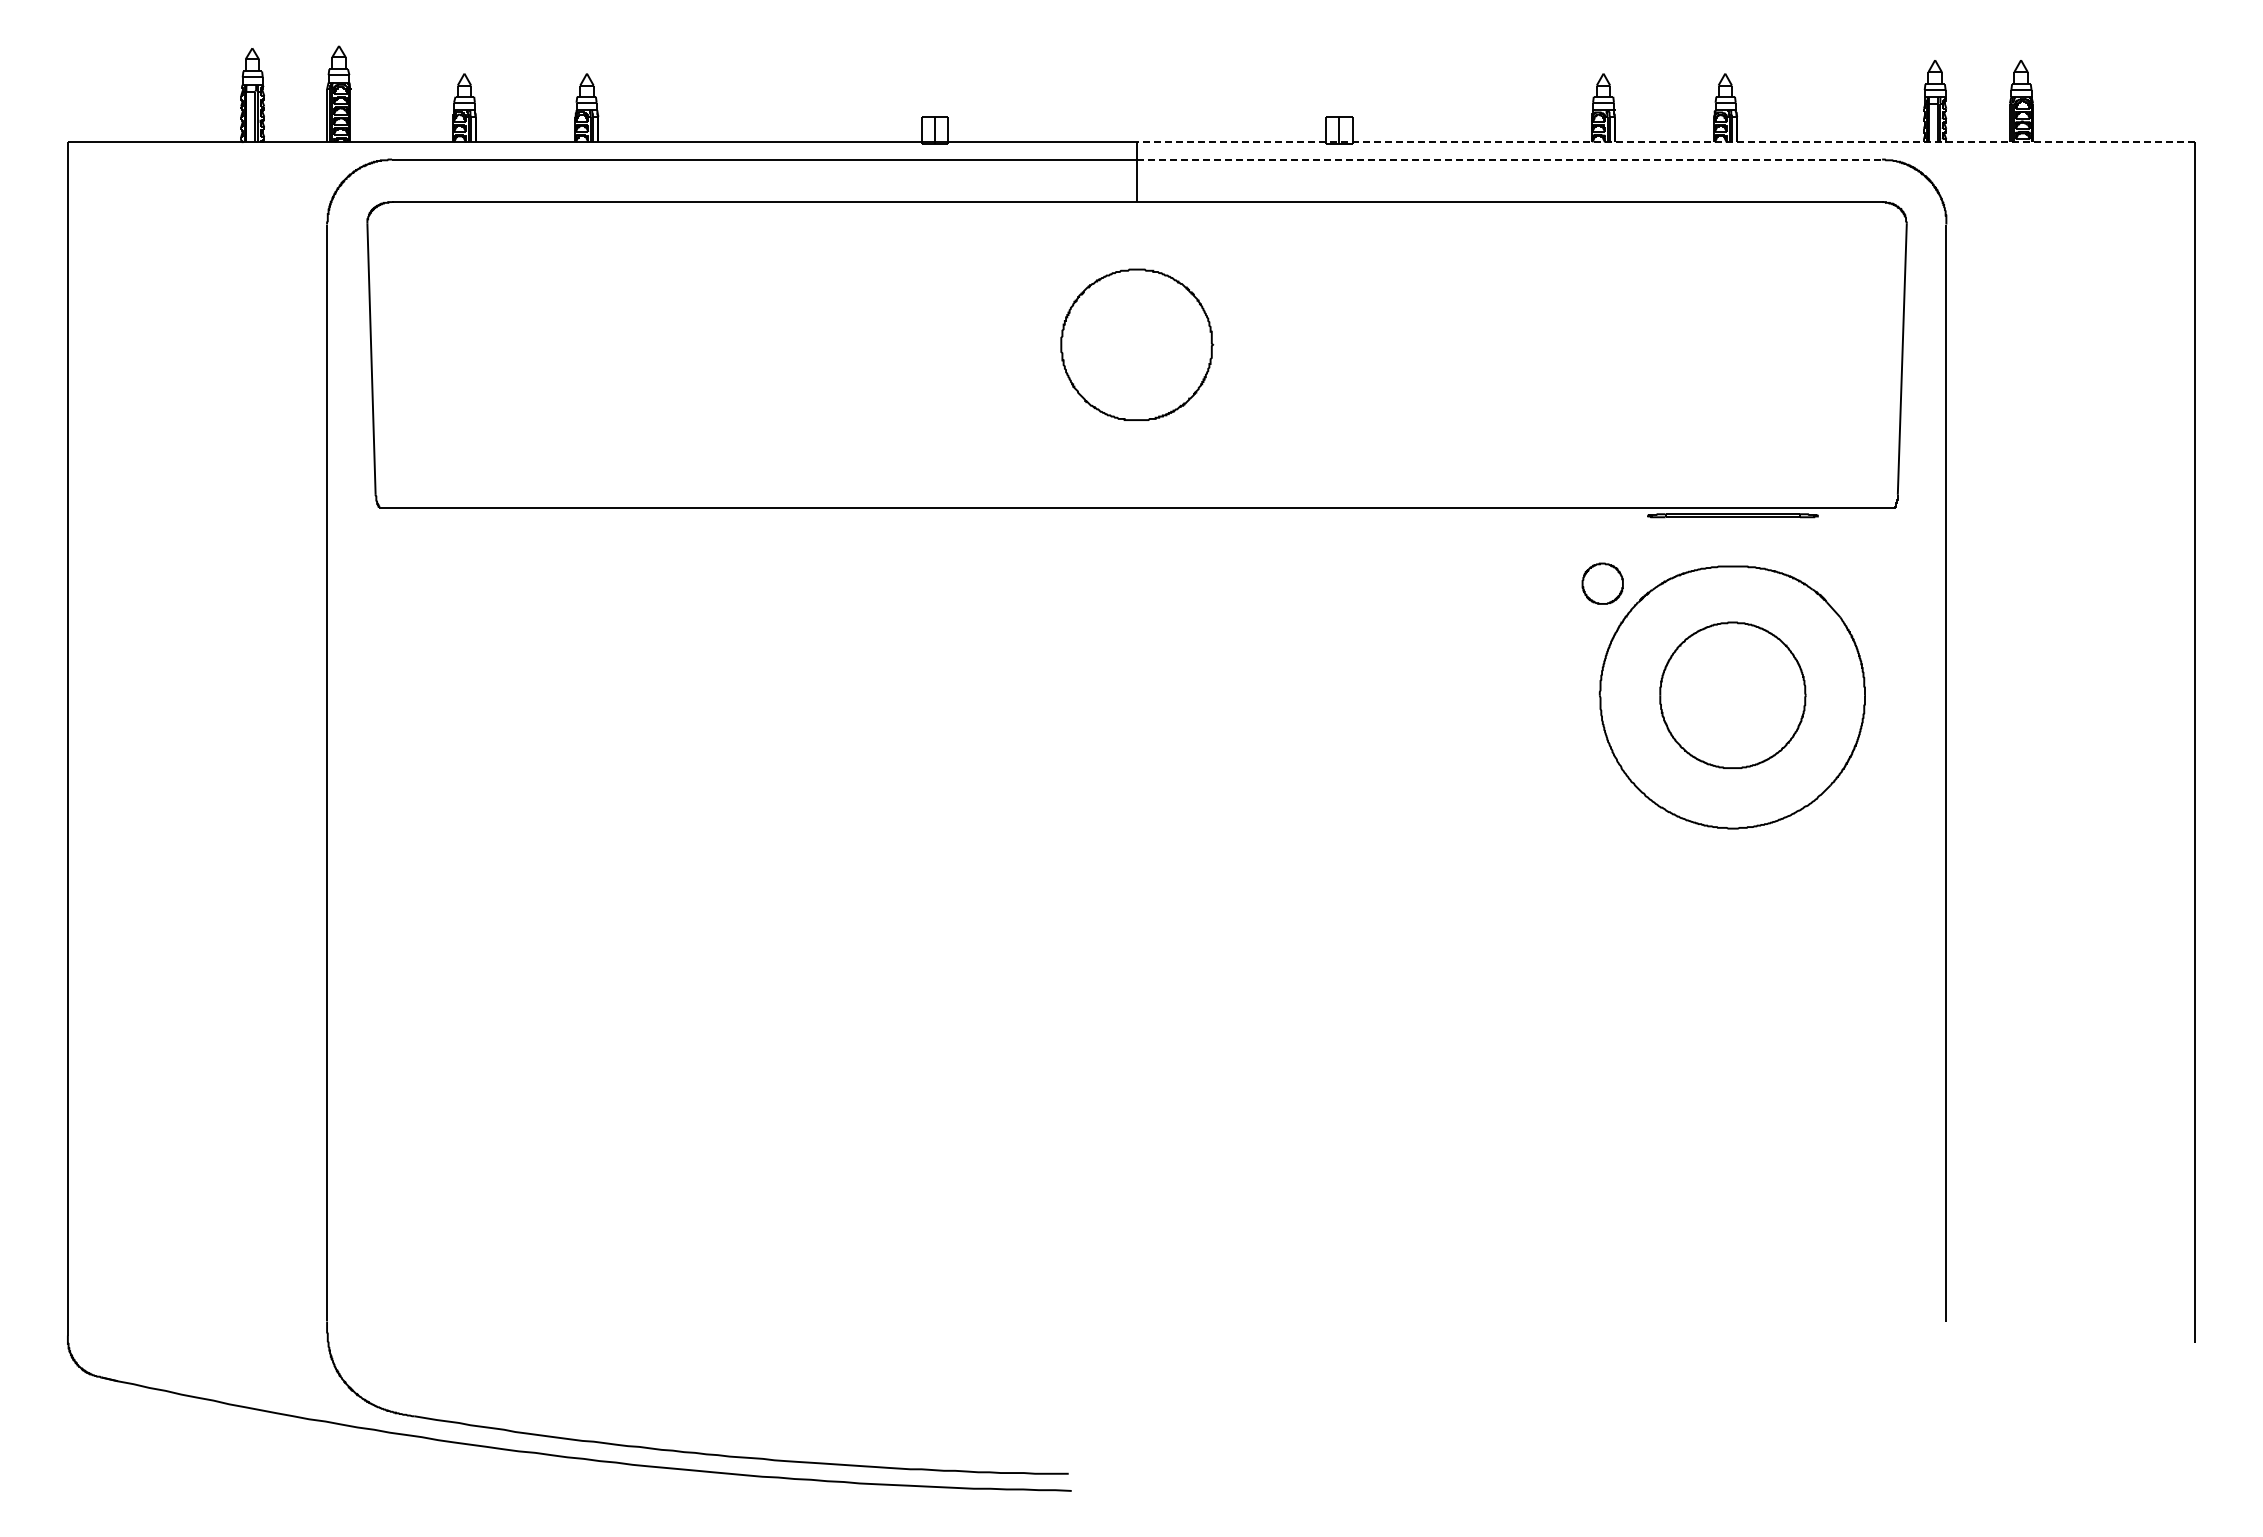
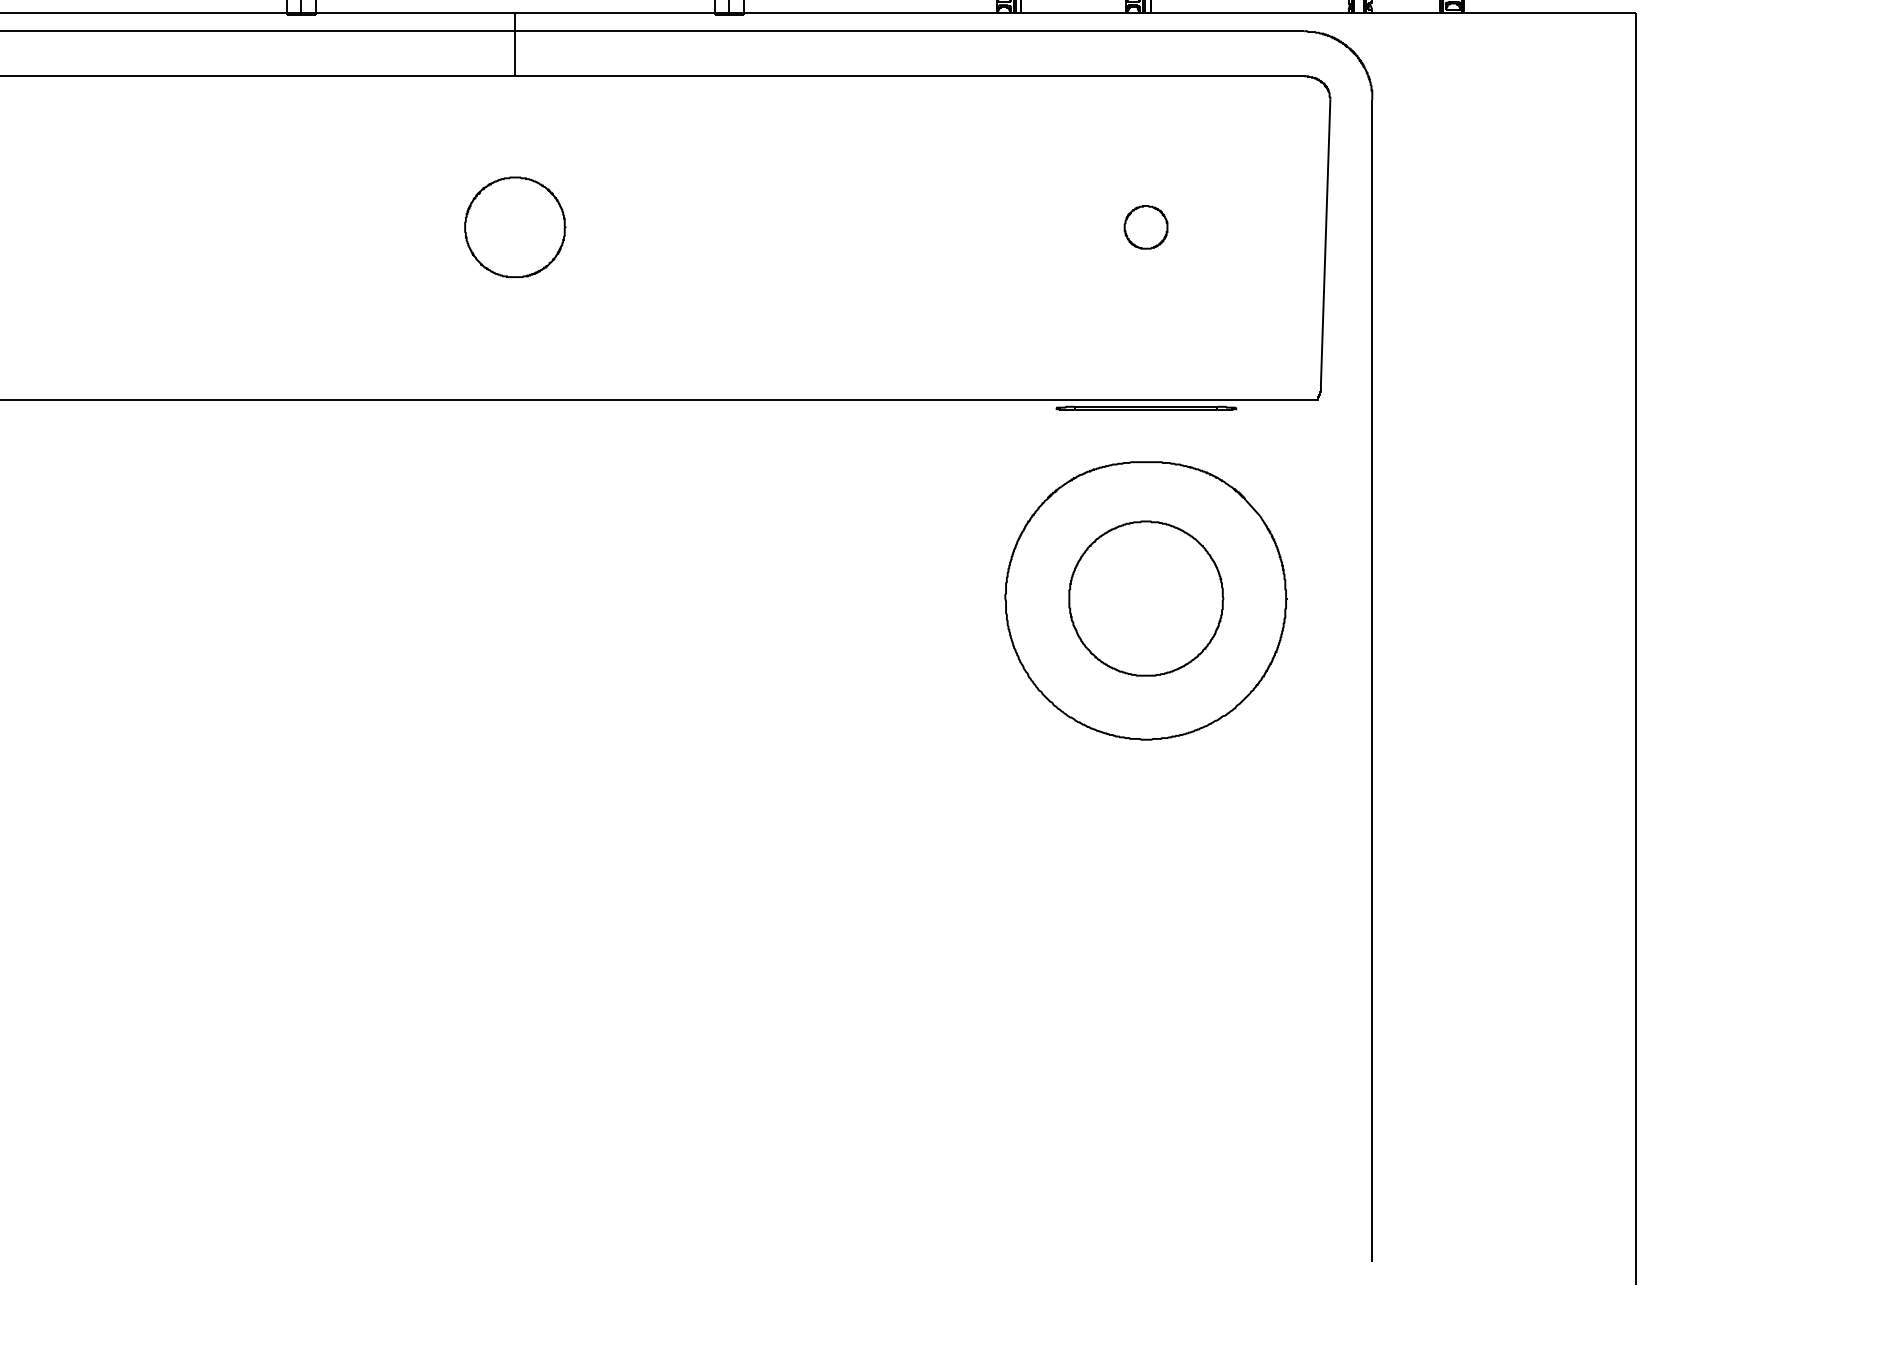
line: (1665, 142) -> (1074, 13), dashed -> solid
line: (1509, 159) -> (909, 31), dashed -> solid
part: (1136, 344) -> (514, 227), size x0.62
part: (1602, 583) -> (1145, 227), moved

